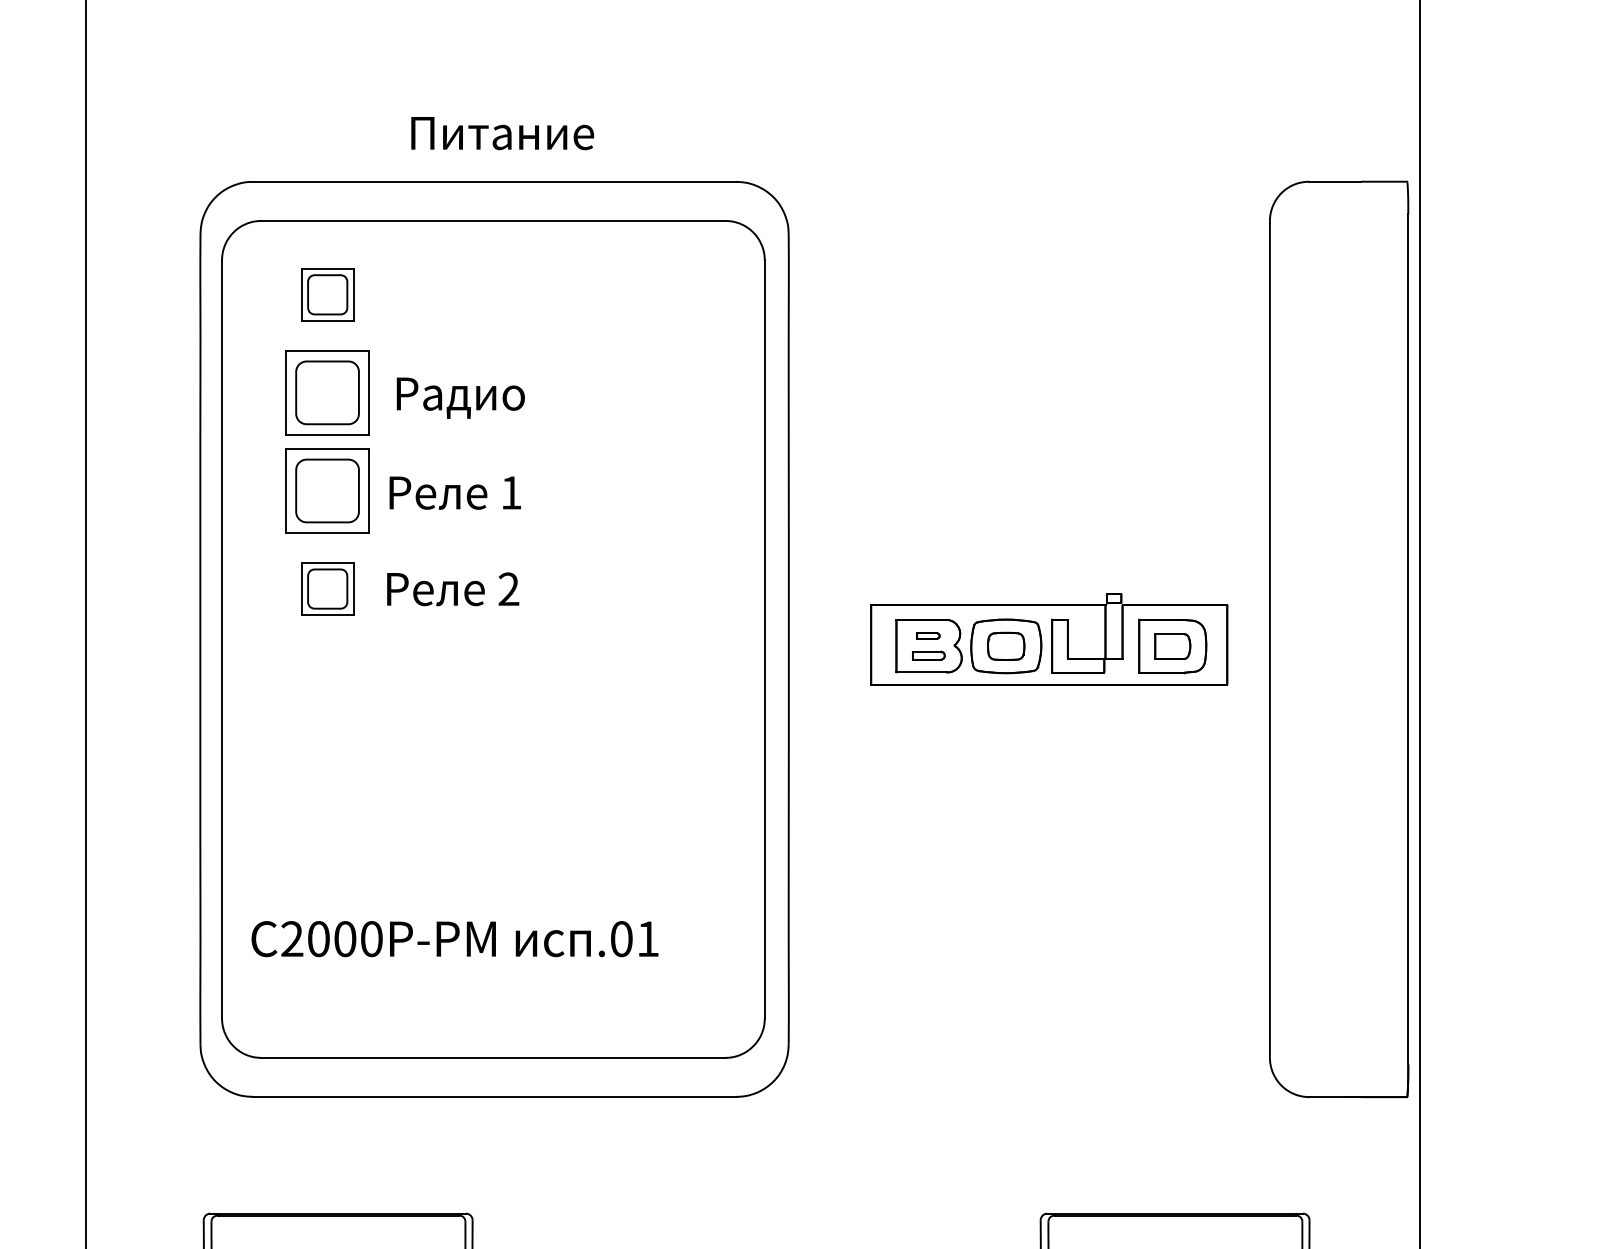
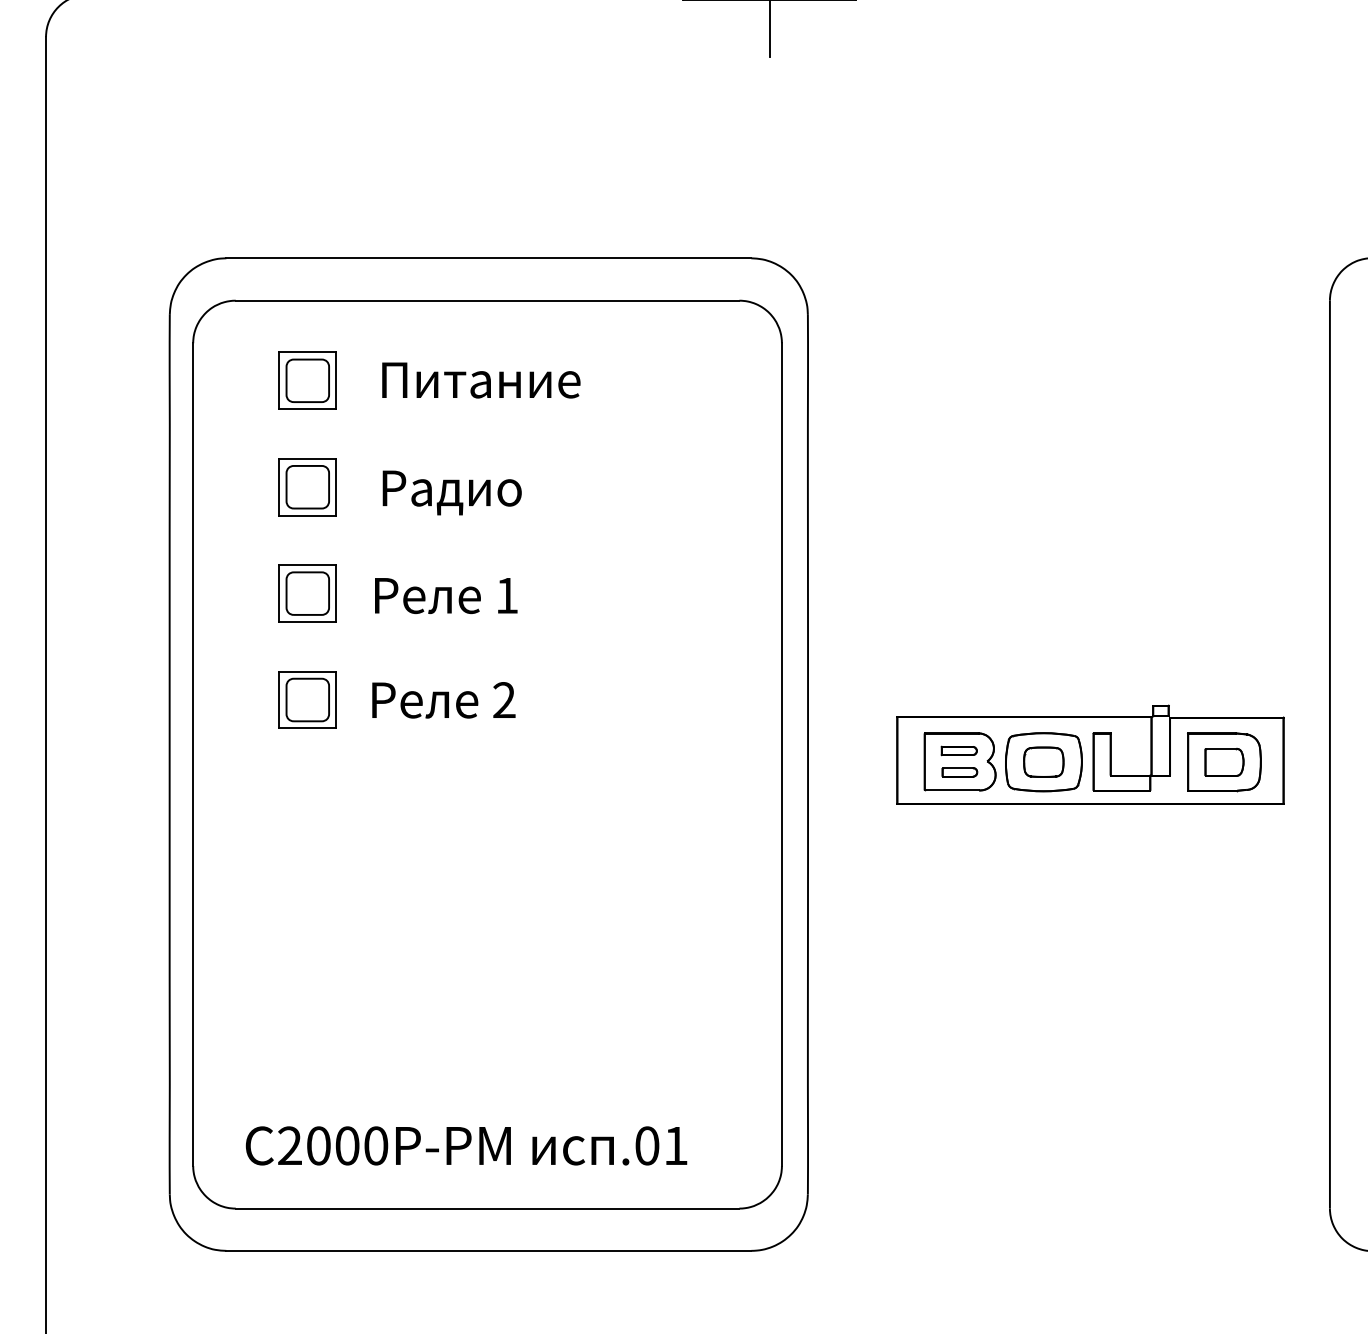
text: (502, 133) -> (481, 380), moved
part: (327, 392) -> (307, 486), size x0.62
part: (327, 490) -> (307, 593), size x0.62
part: (928, 635) -> (959, 750), size x1.43
text: (454, 939) -> (465, 1146), moved

